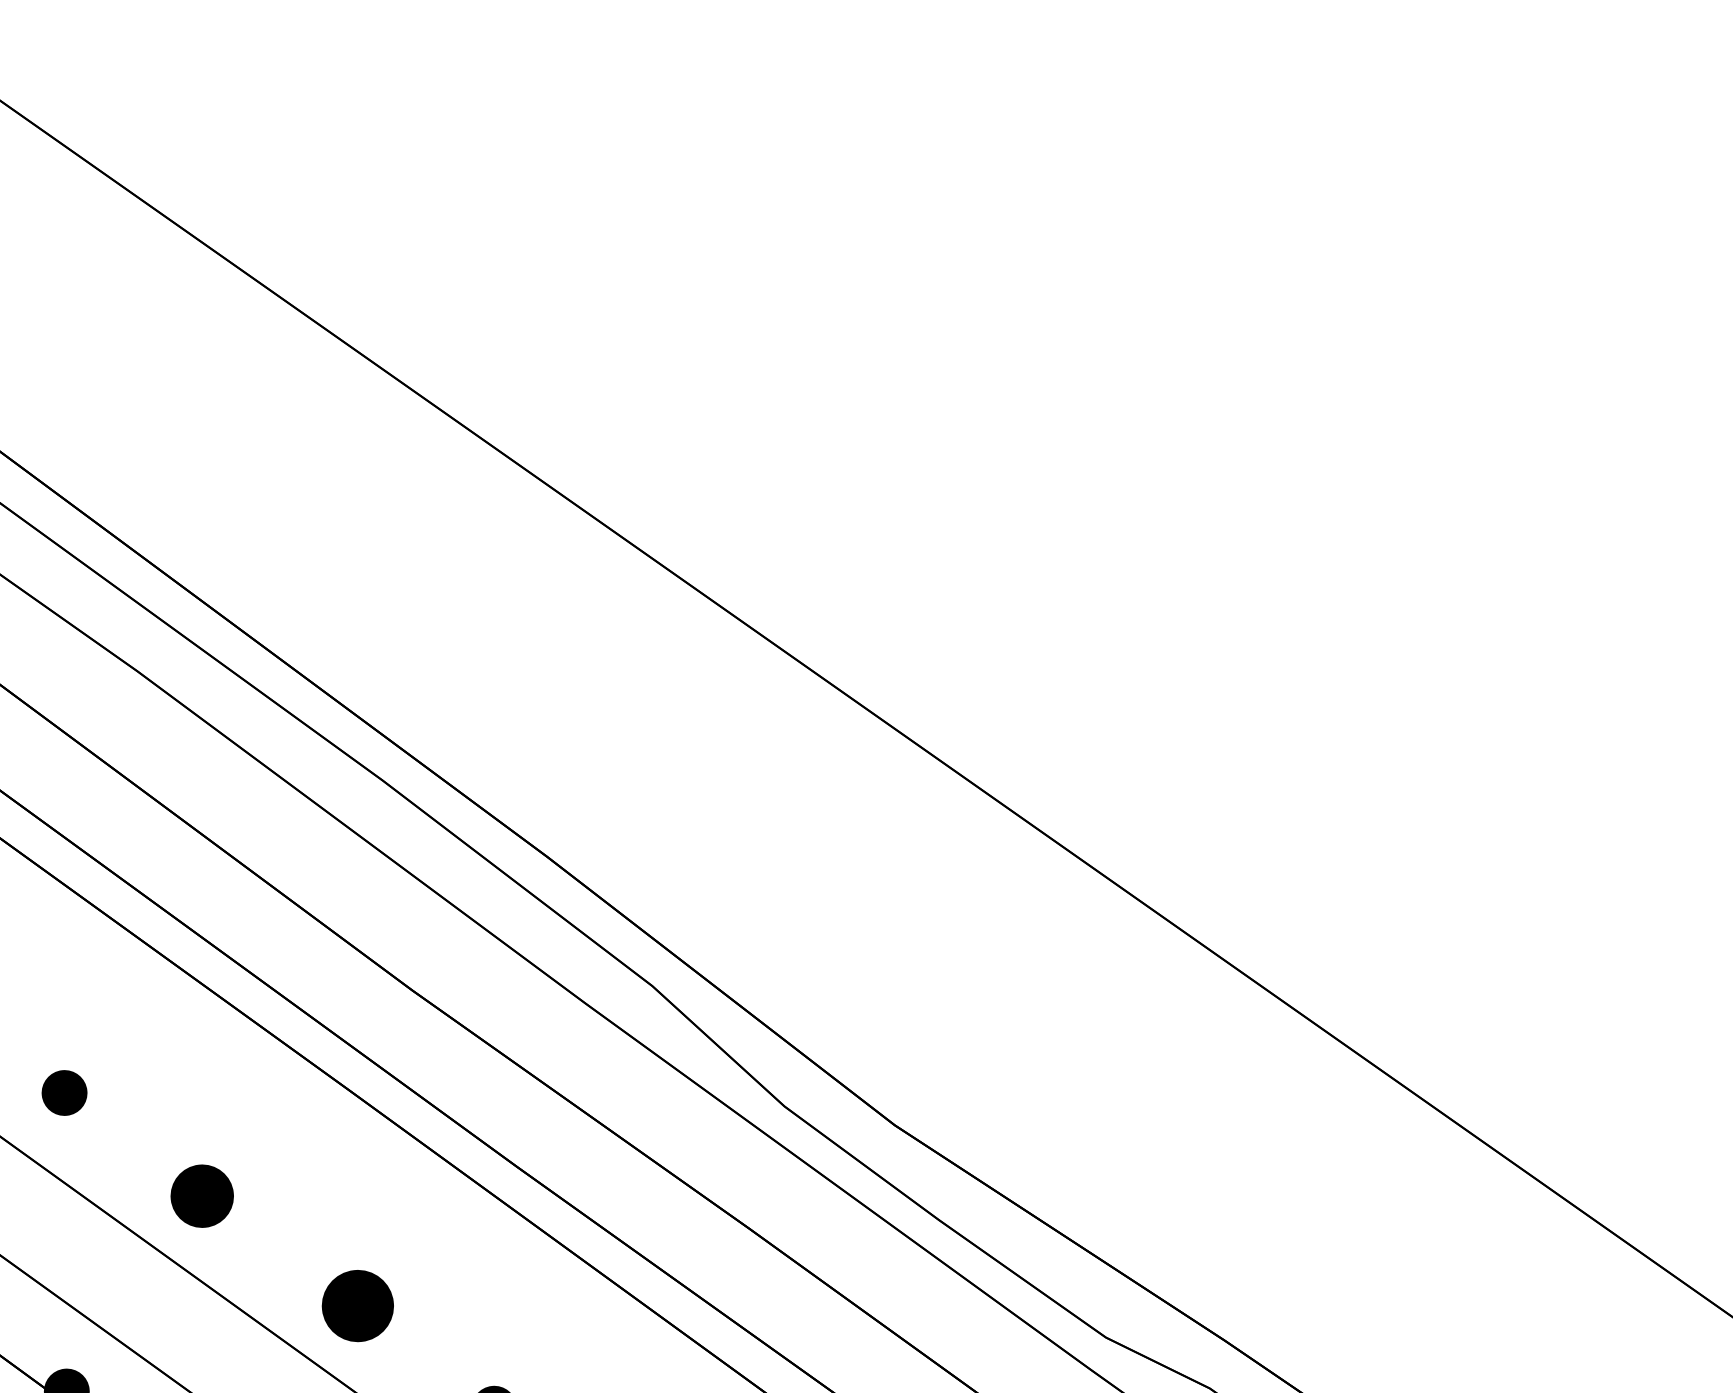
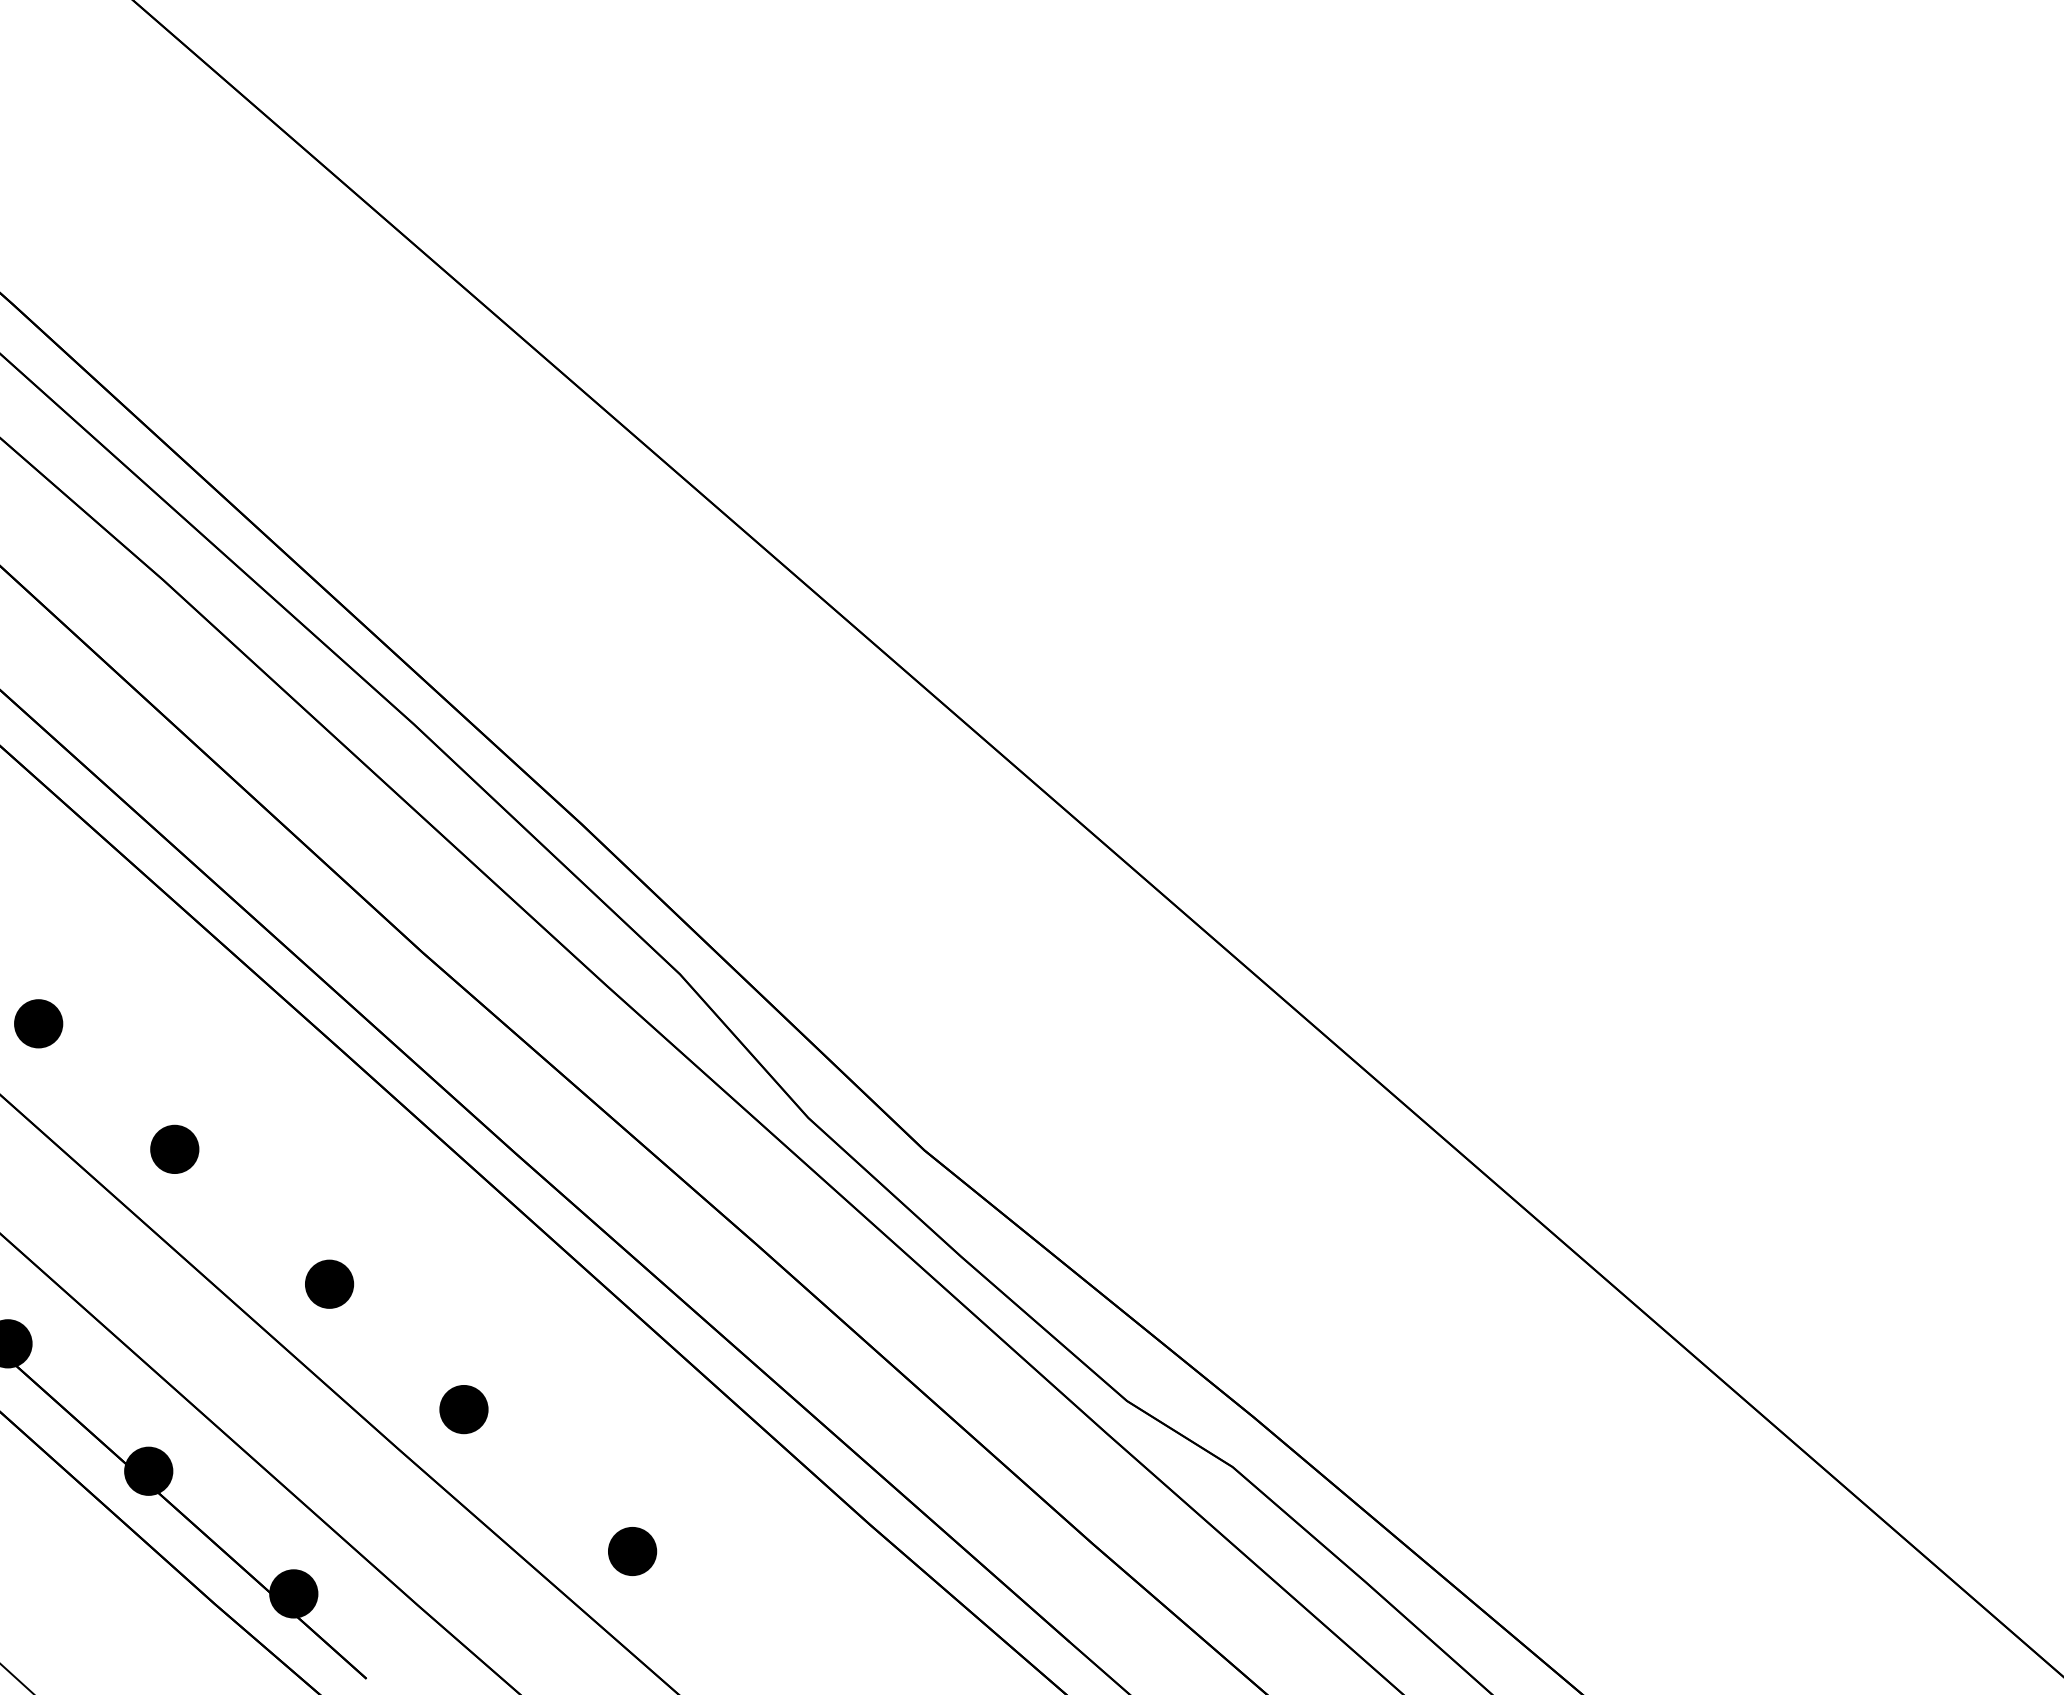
part: (201, 1195) -> (174, 1148), size x0.71
part: (358, 1305) -> (329, 1283), size x0.62

